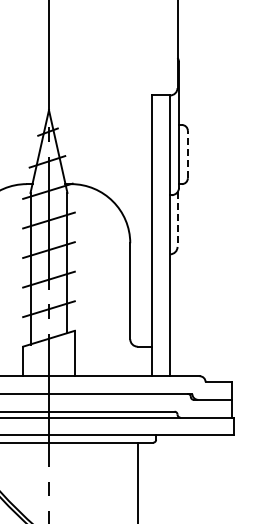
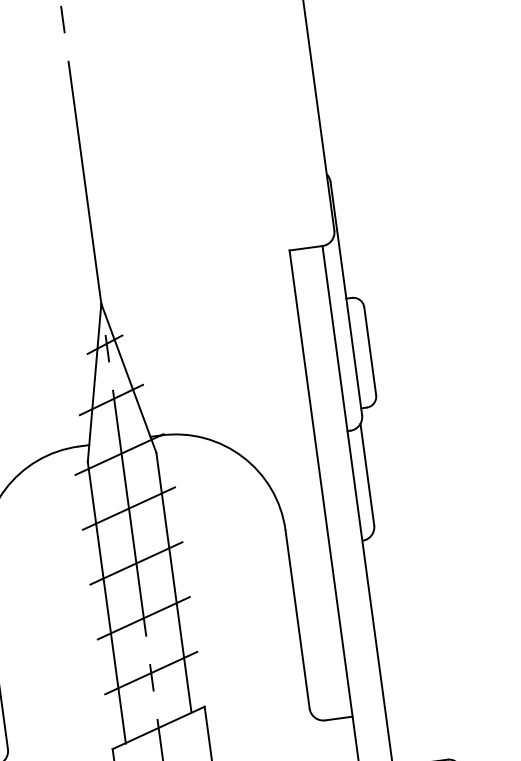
line: (187, 154) -> (369, 351), dashed -> solid
line: (177, 220) -> (367, 476), dashed -> solid

